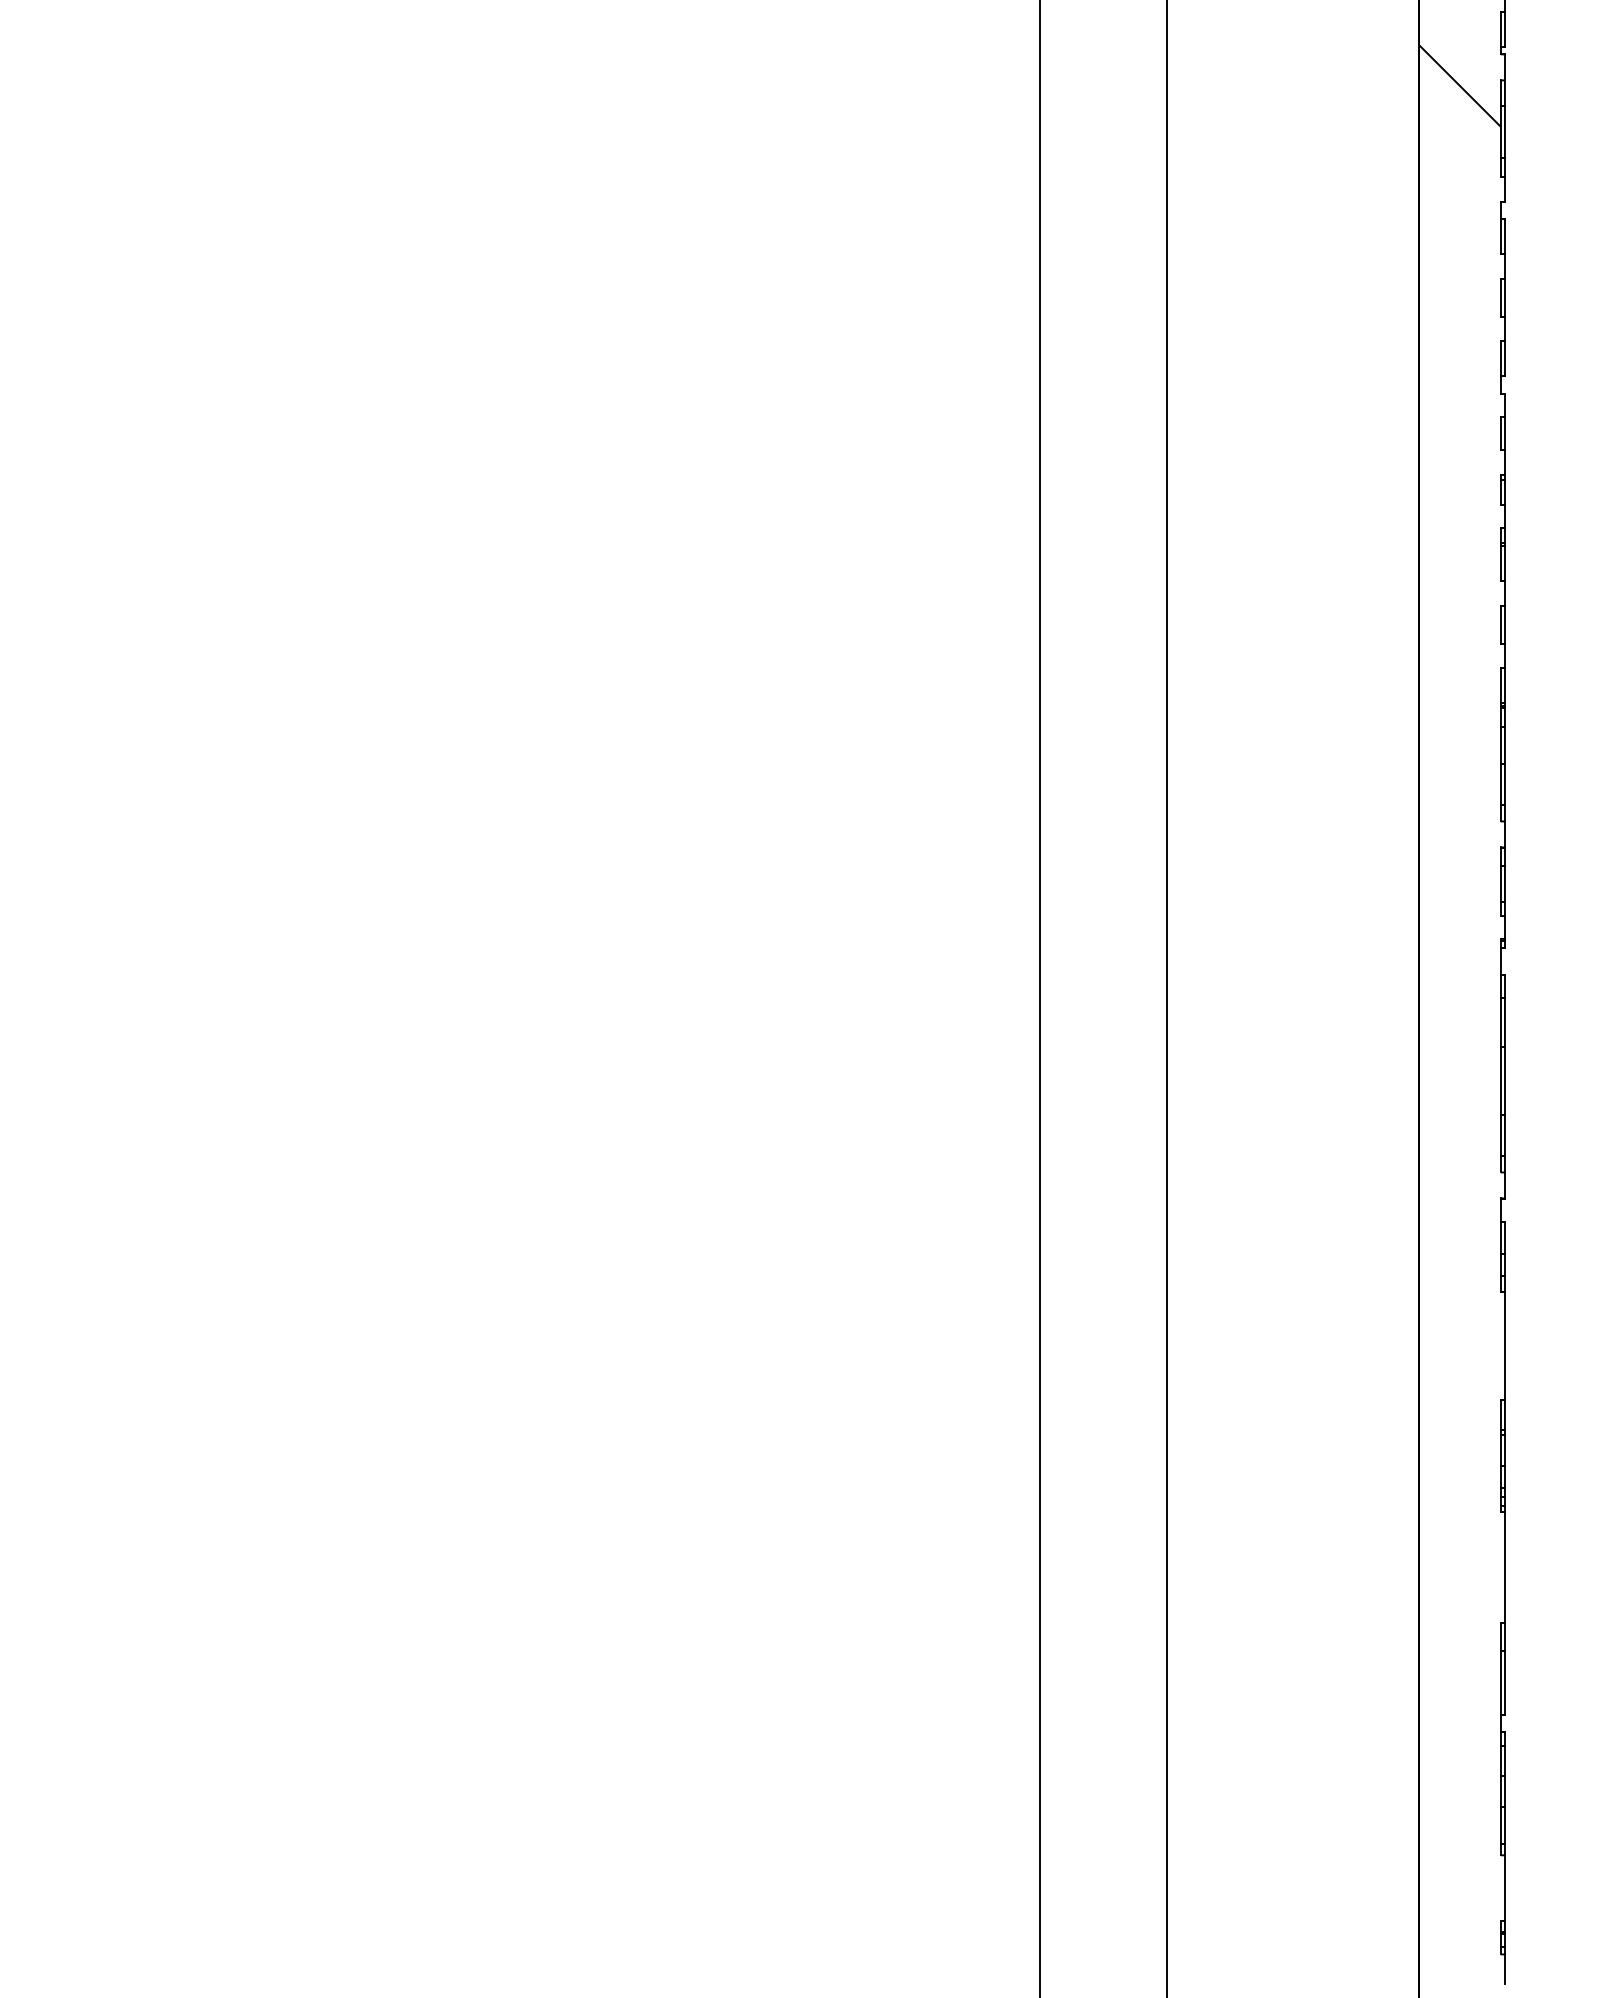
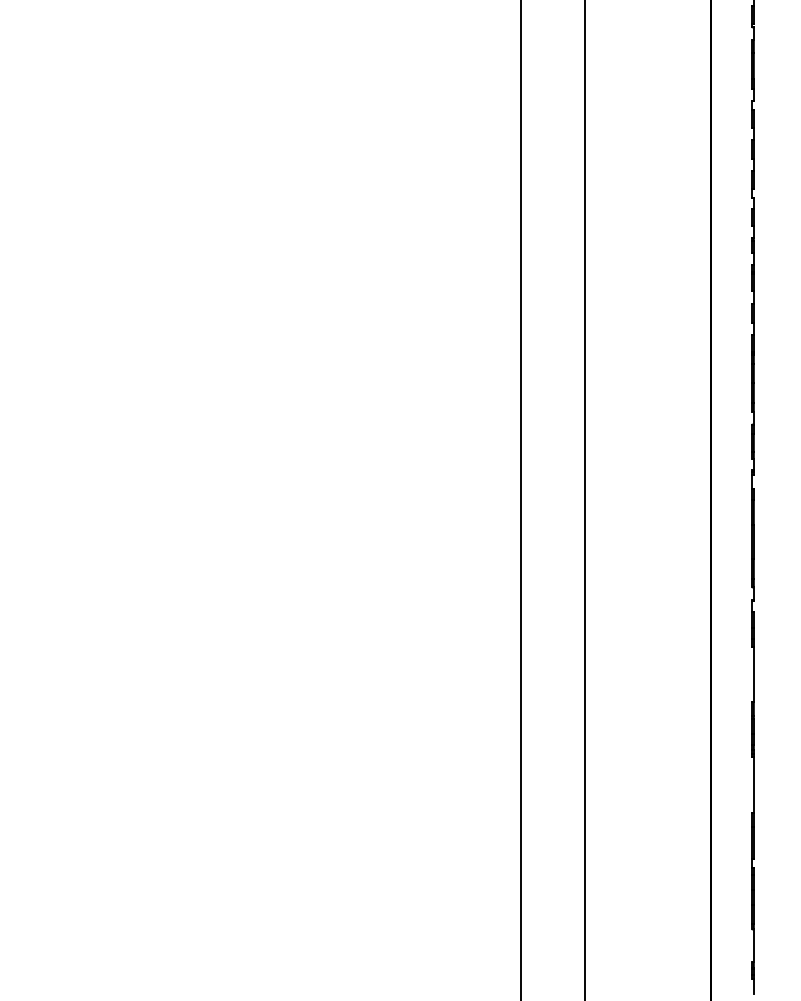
hatch: (1460, 84) -> (731, 42), removed

